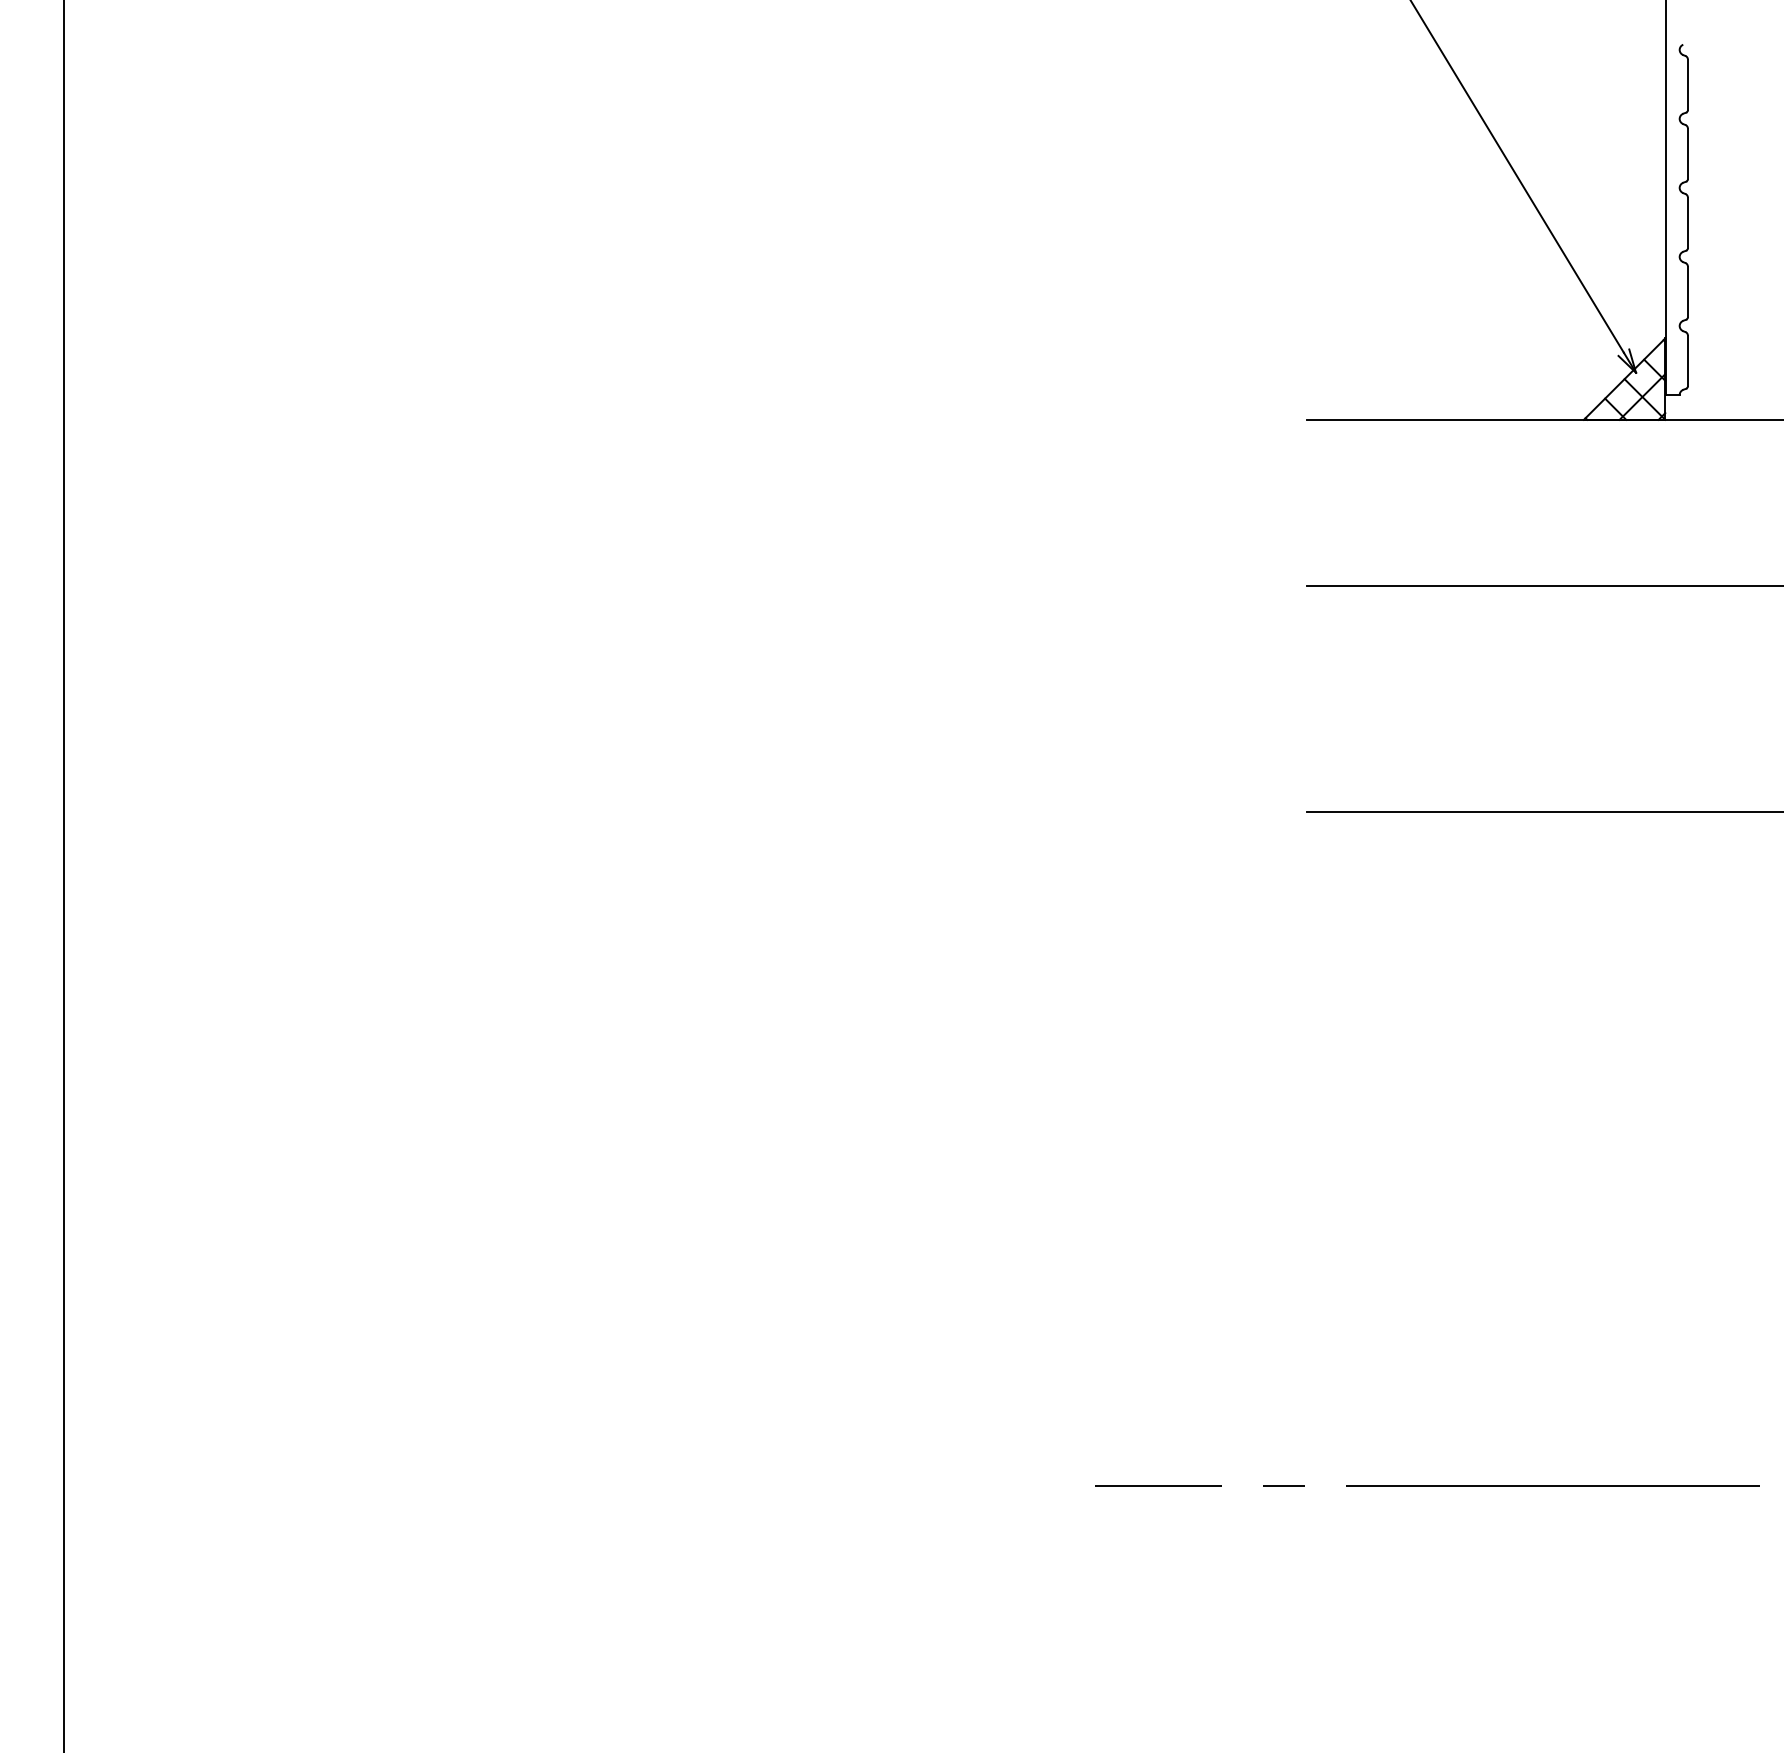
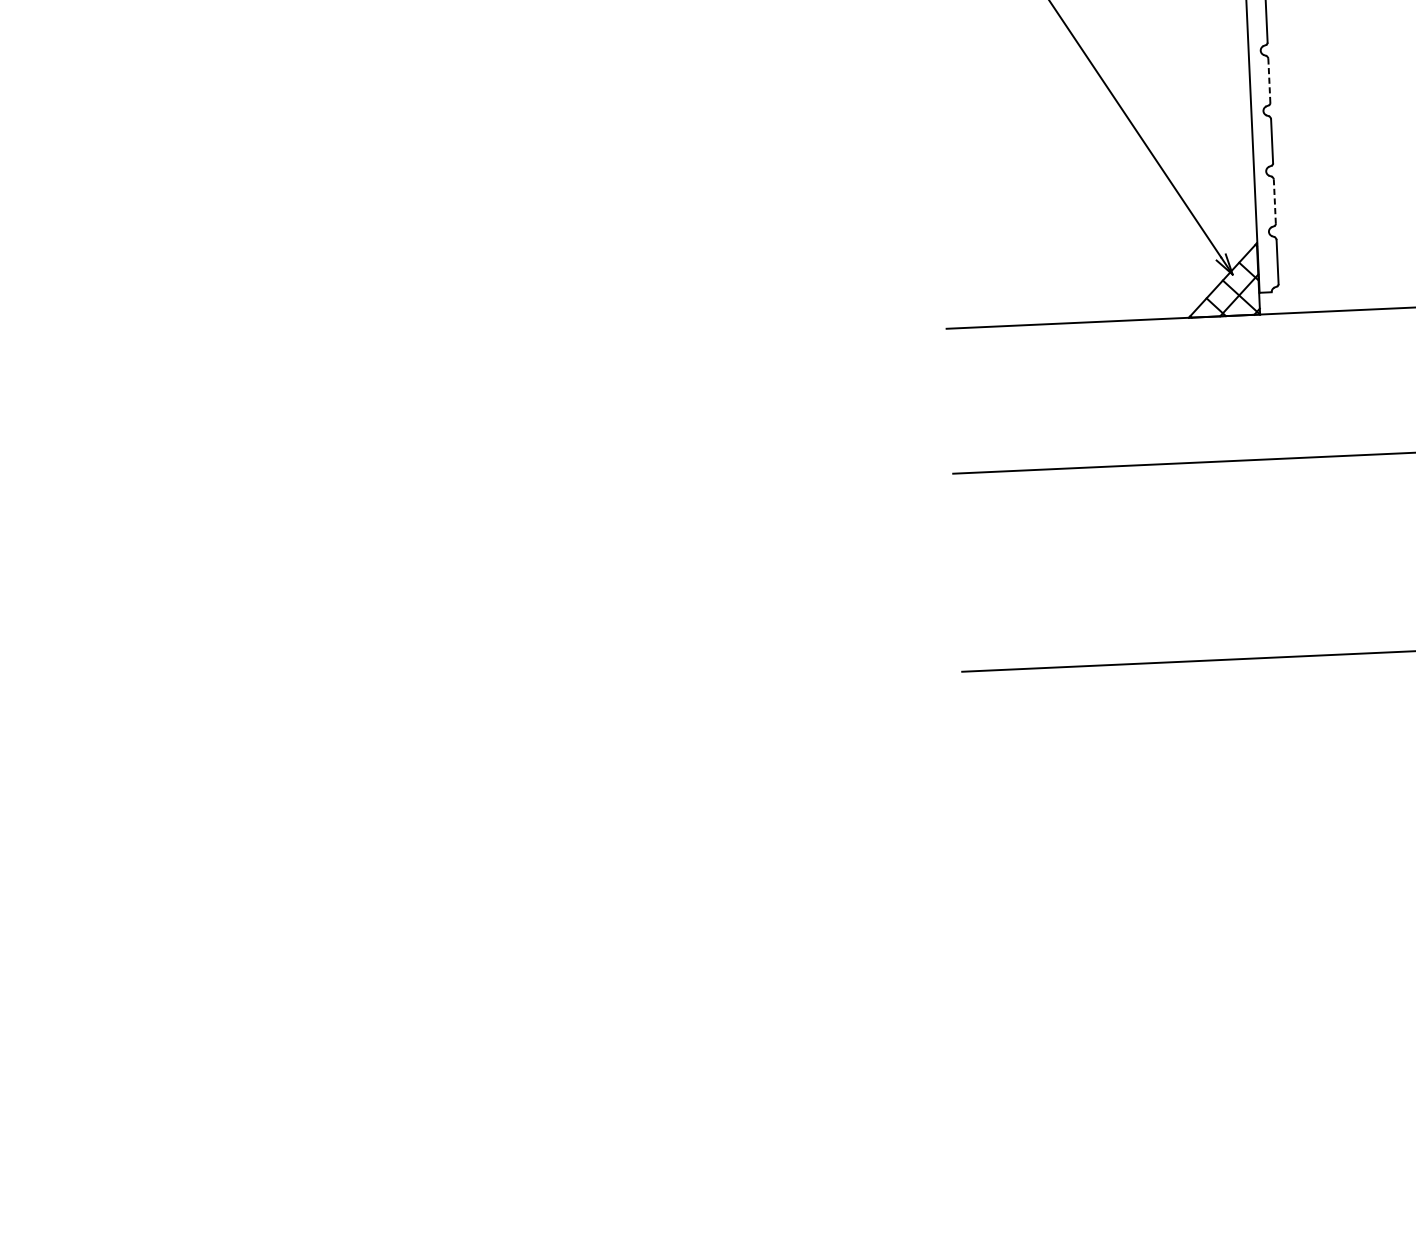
line: (1687, 153) -> (1268, 80), solid -> dashed
line: (1687, 291) -> (1274, 201), solid -> dashed

